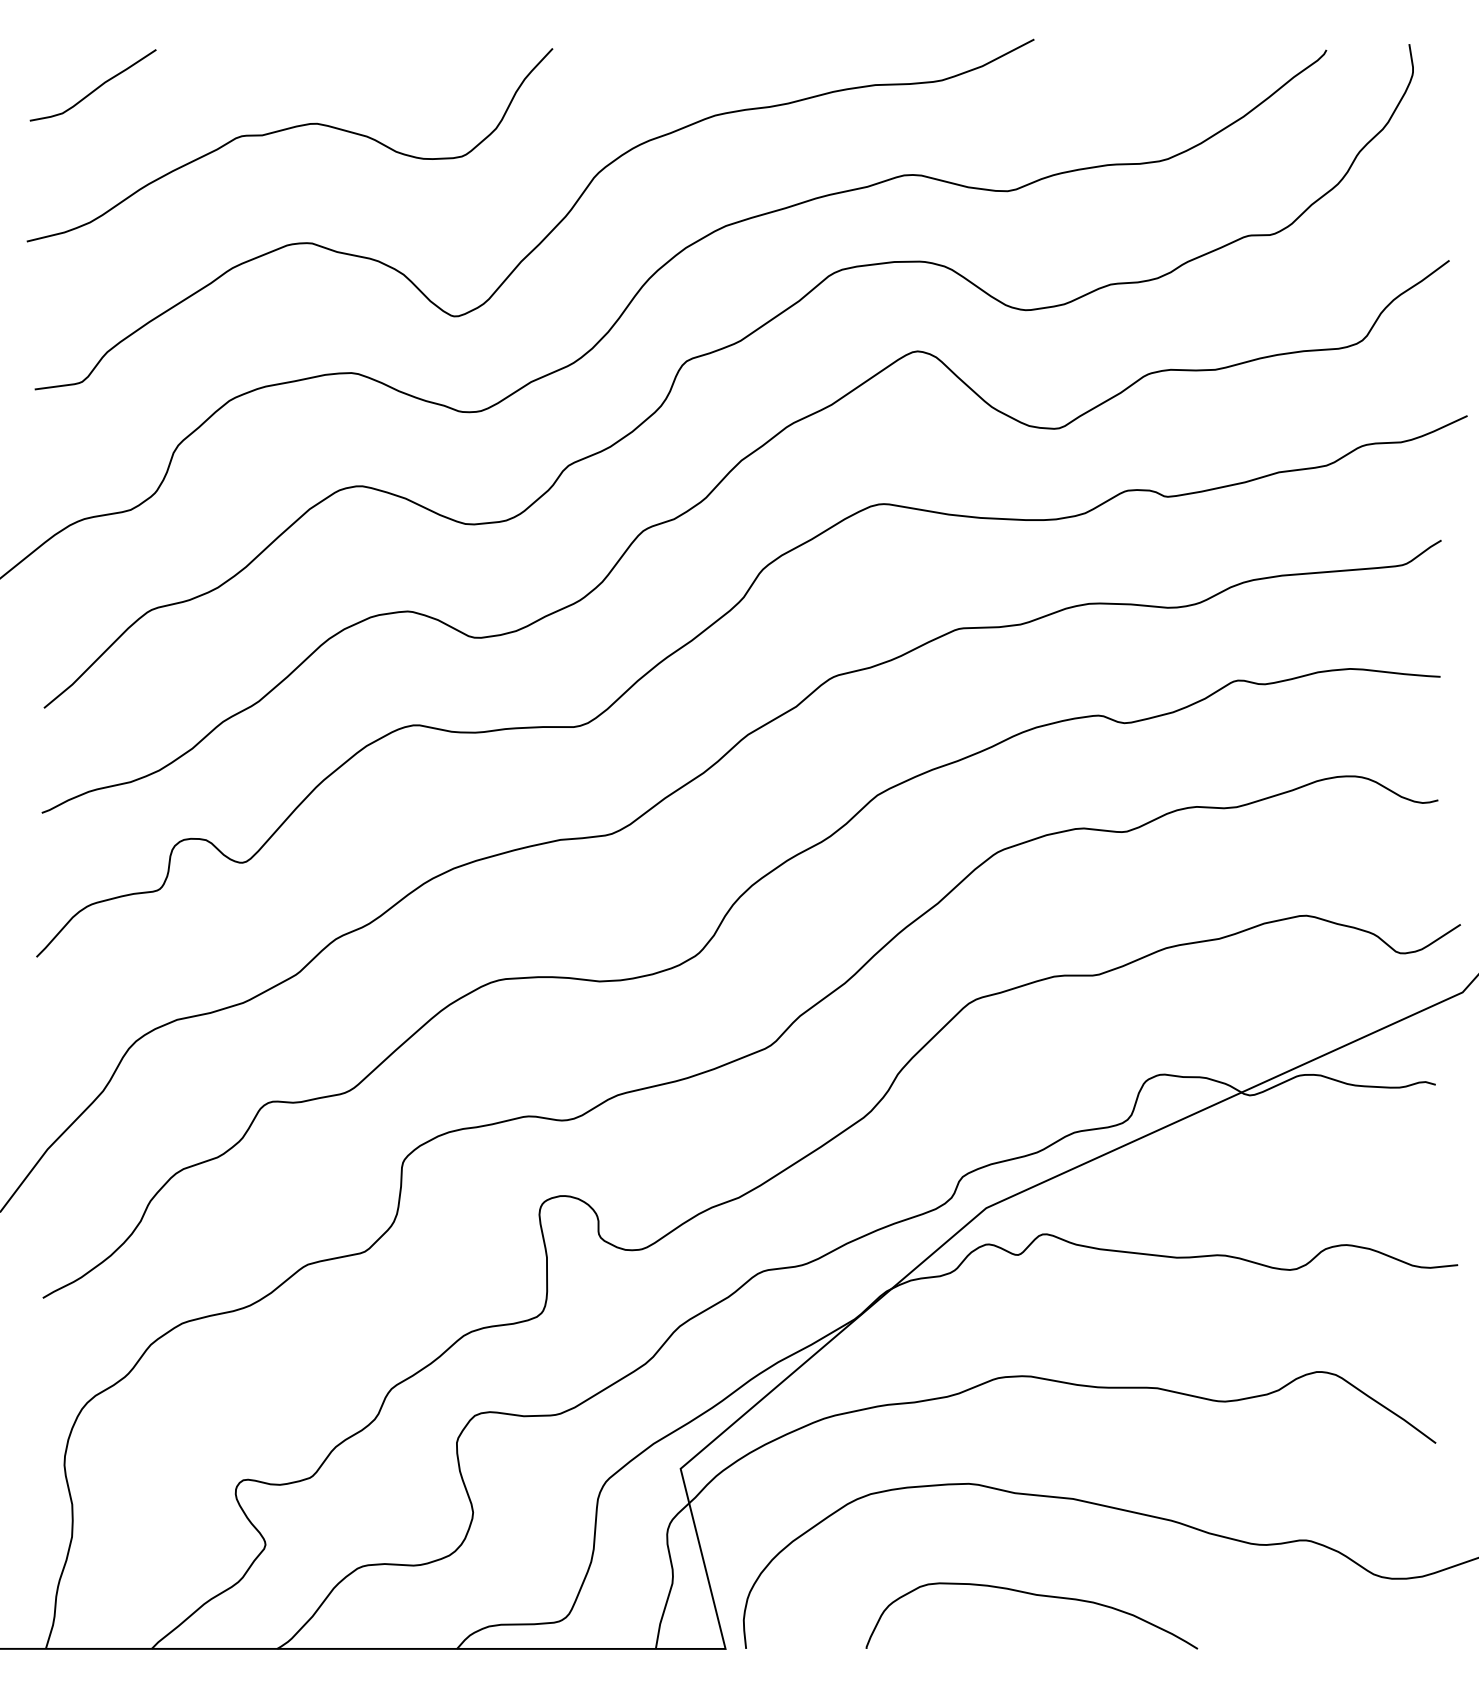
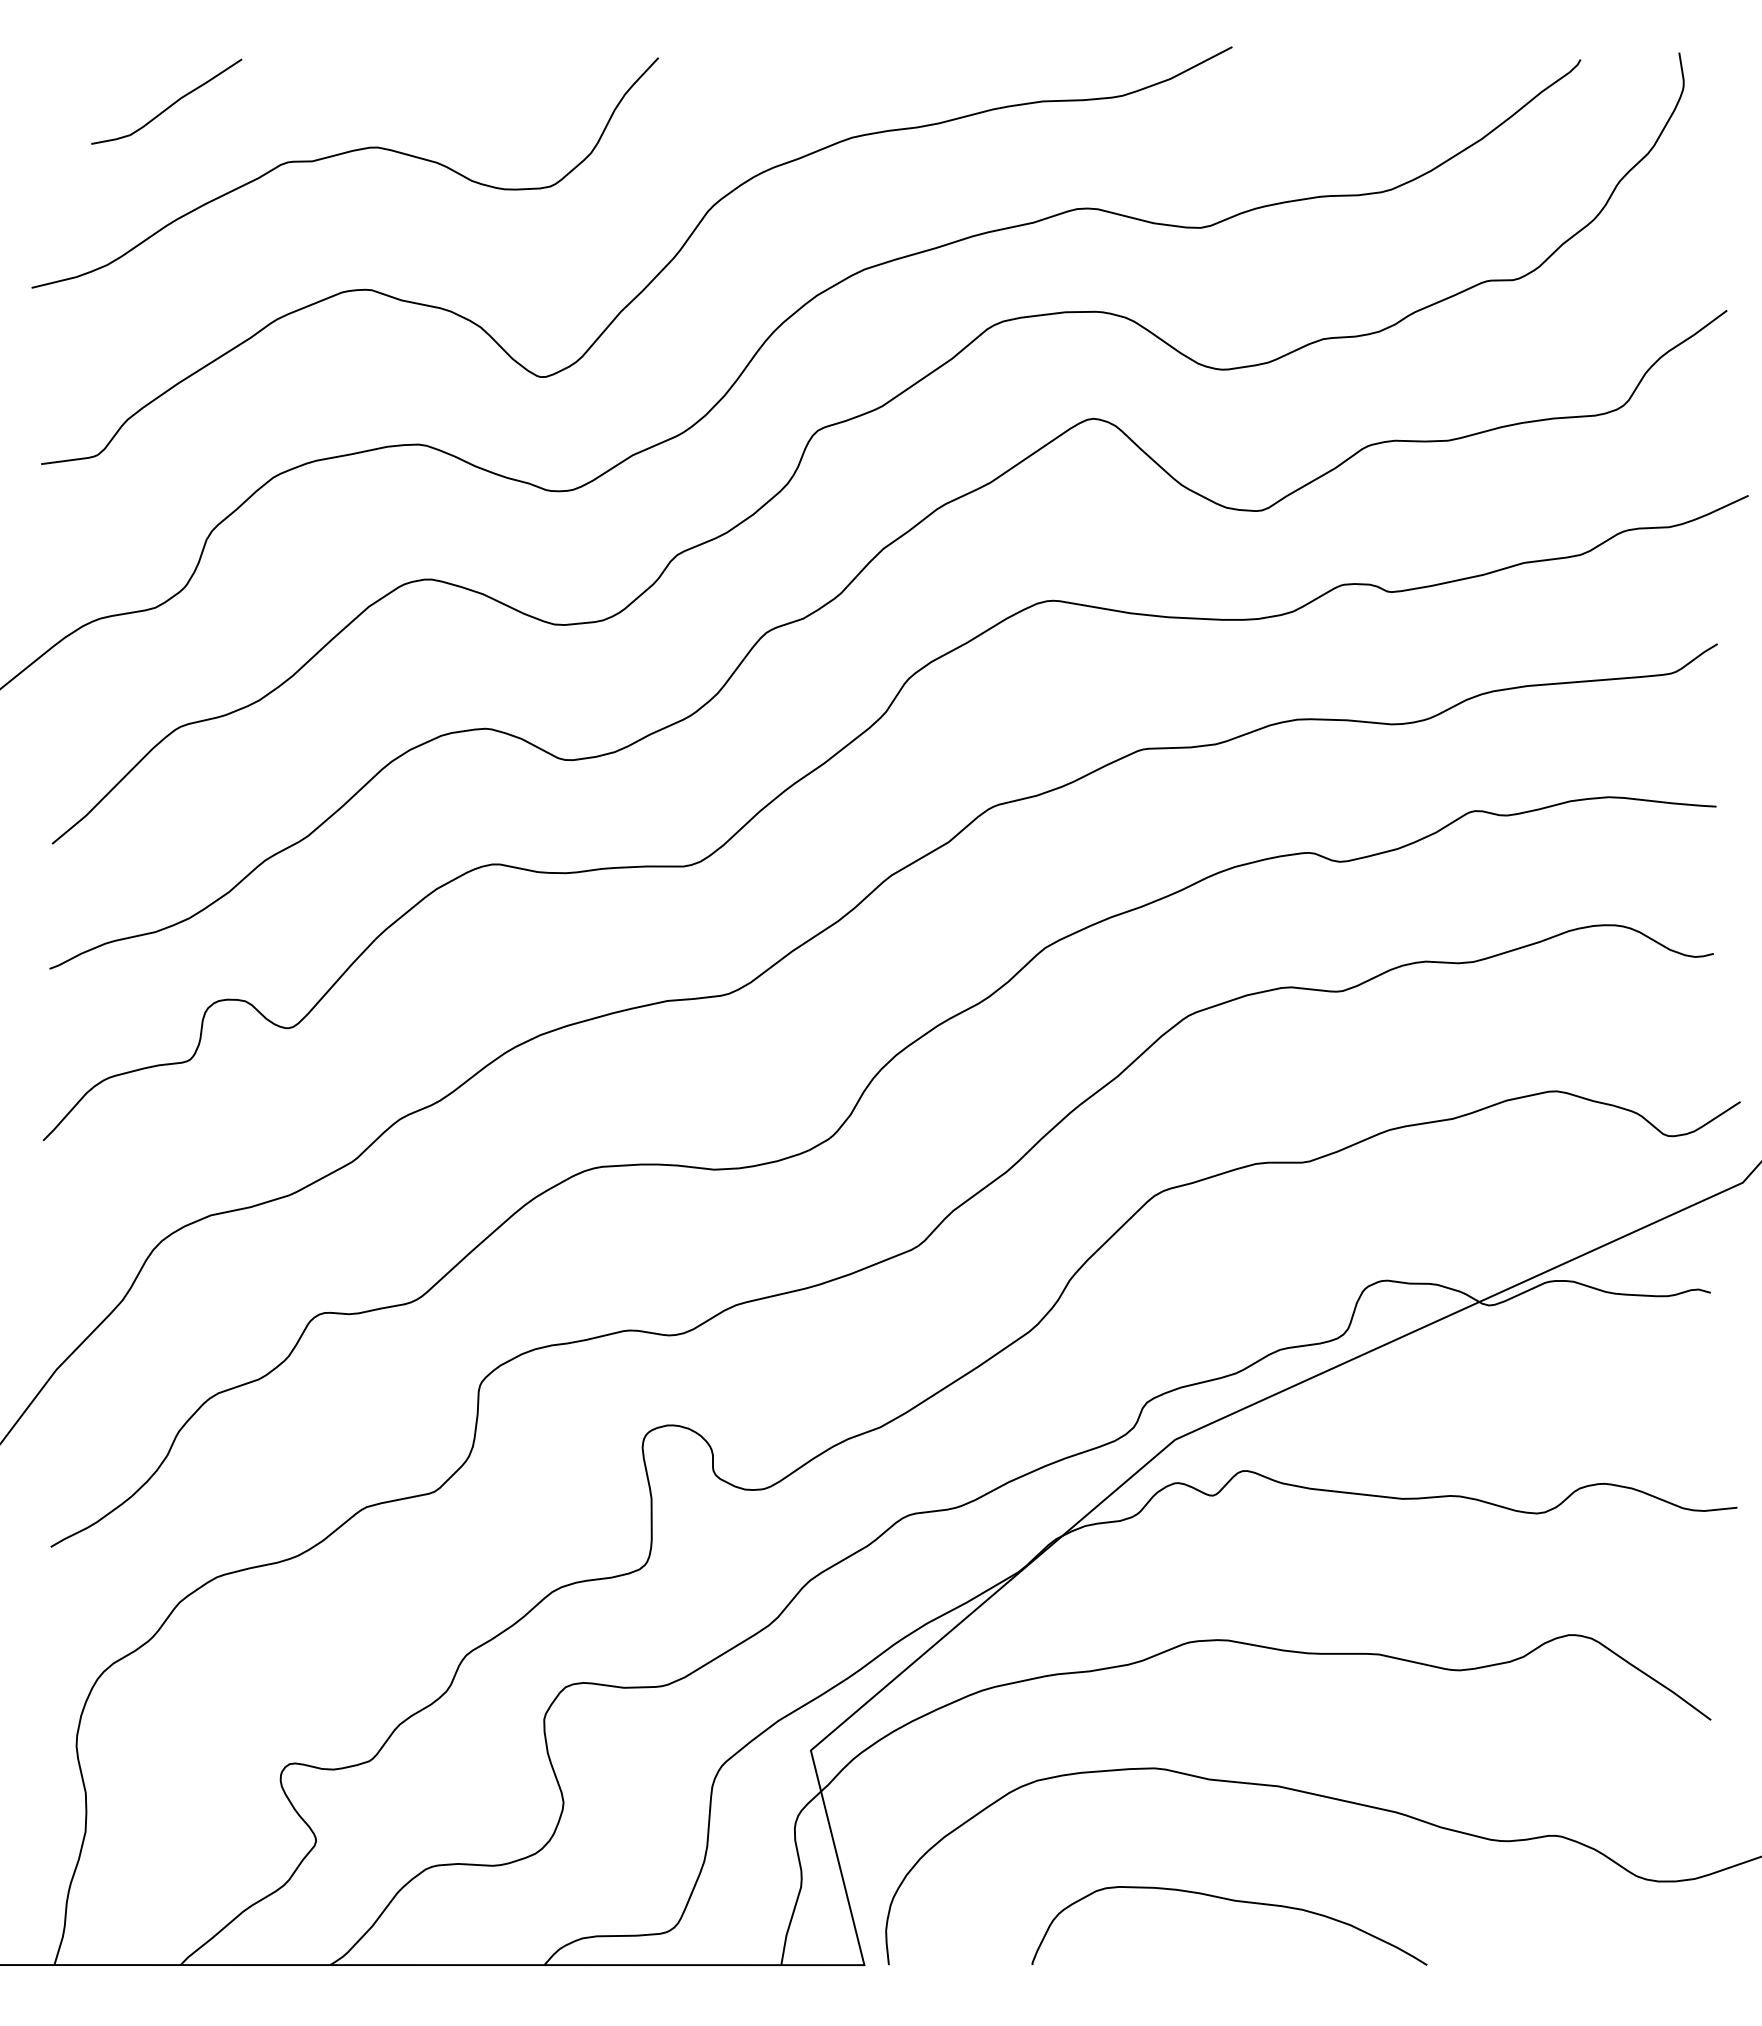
curve: (95, 88) -> (169, 105), moved

